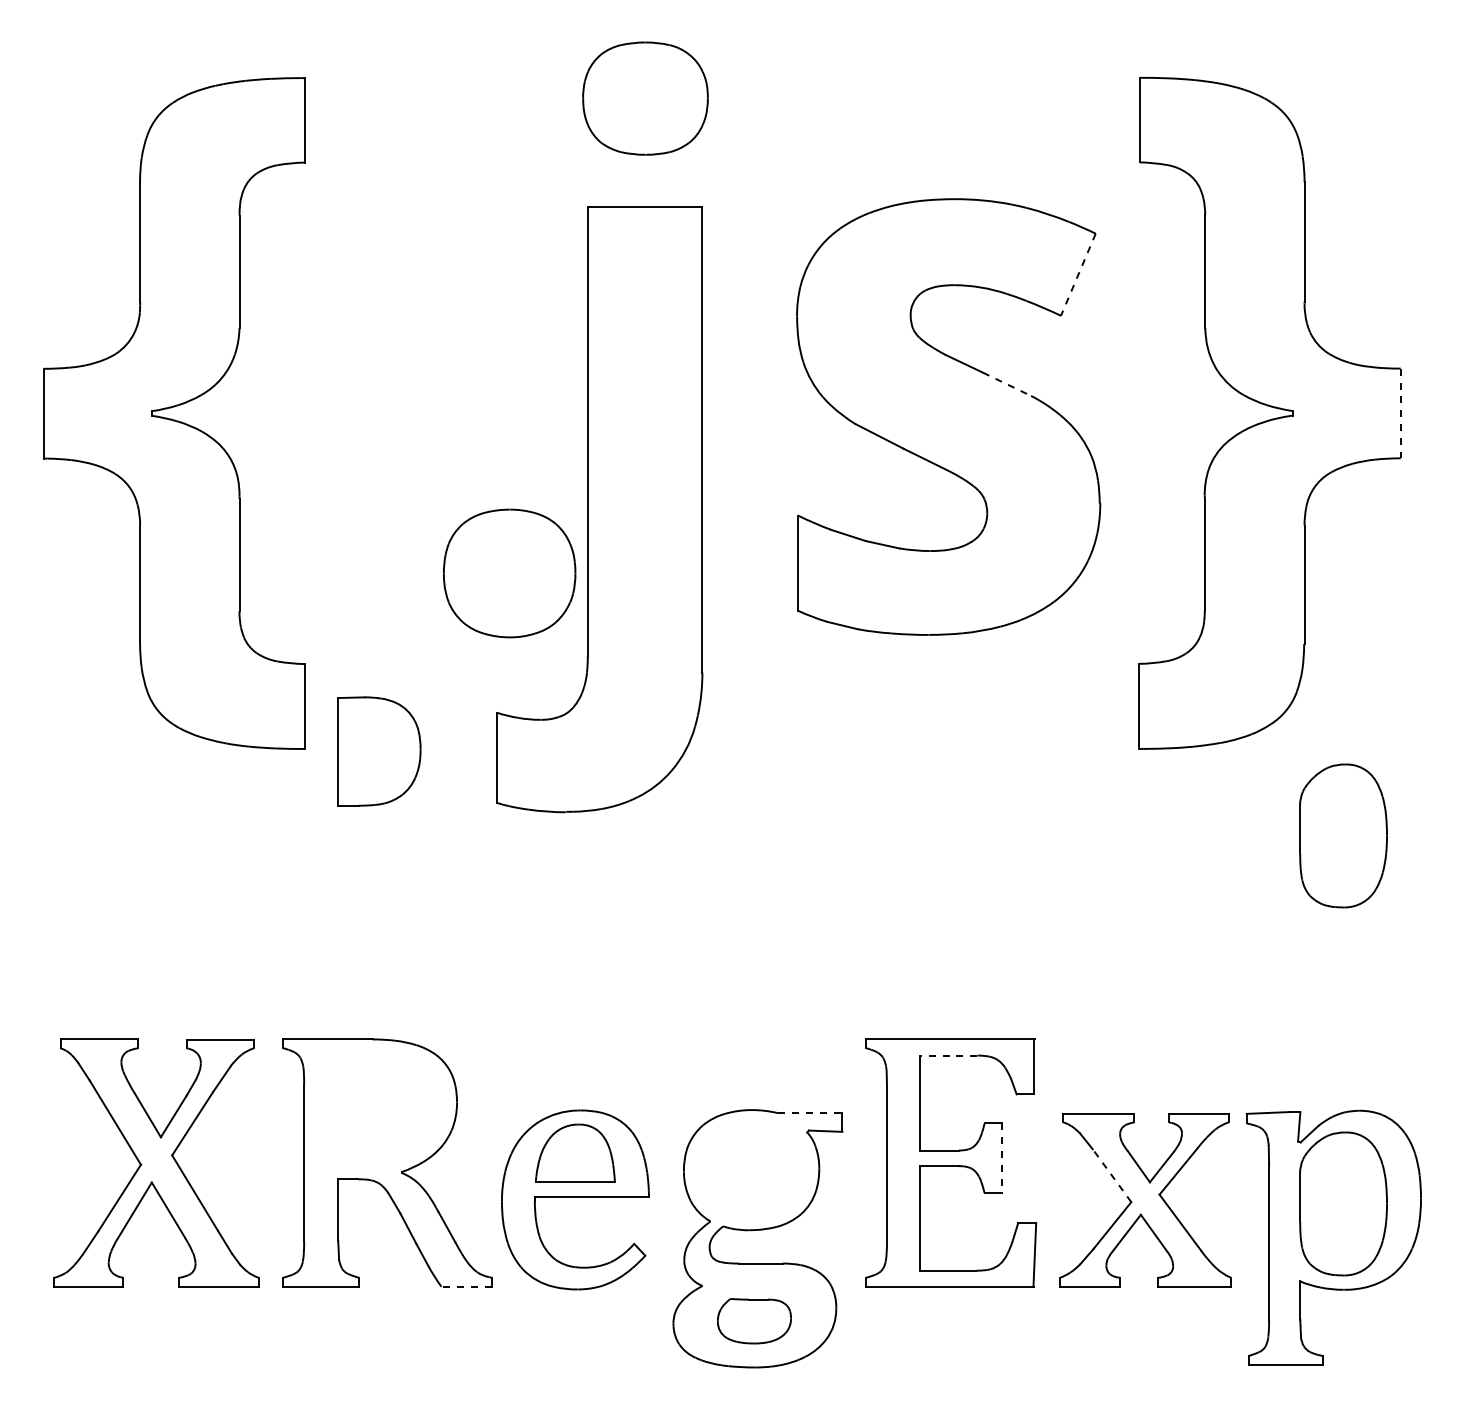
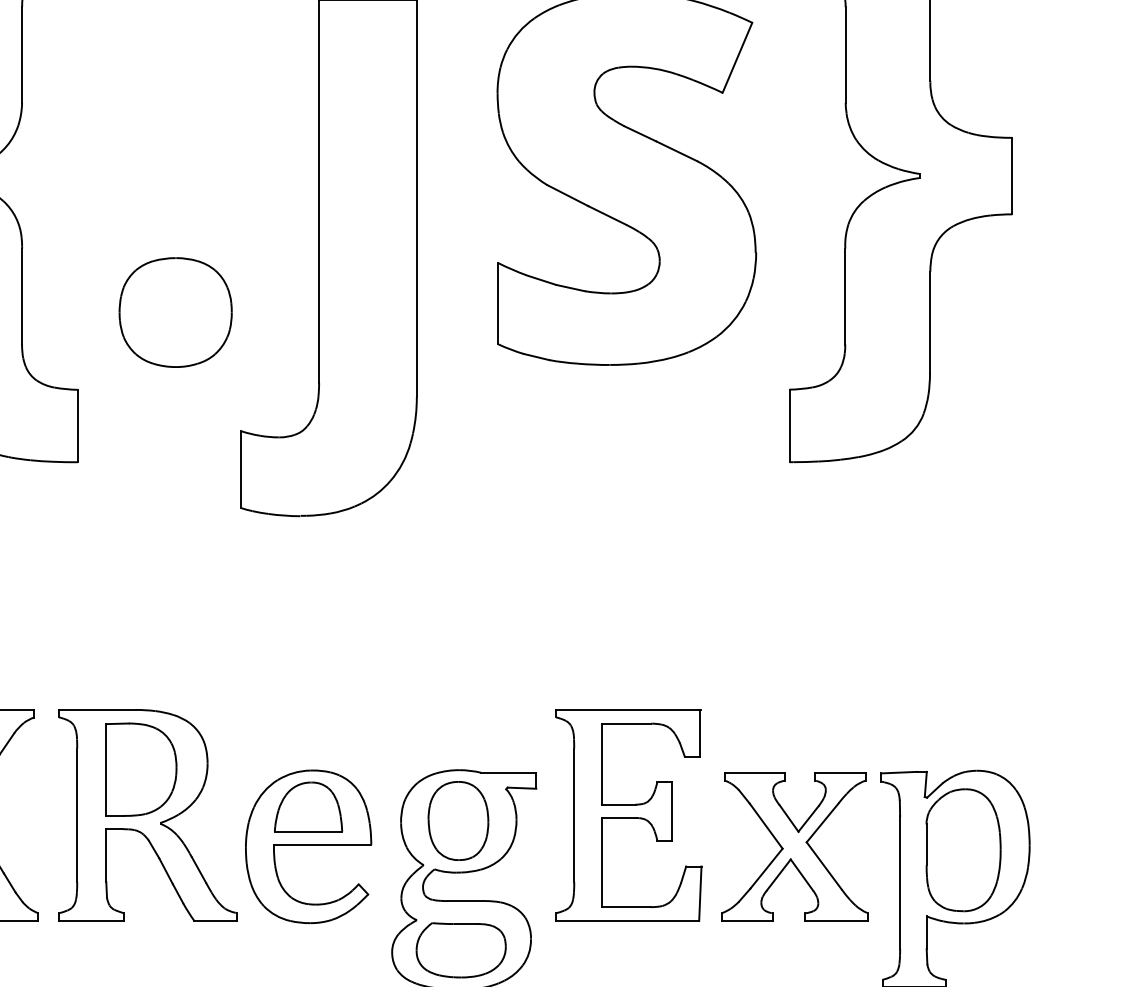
line: (1078, 274) -> (737, 57), dashed -> solid
line: (1007, 384) -> (677, 151), dashed -> solid
line: (1400, 413) -> (1012, 176), dashed -> solid
part: (509, 573) -> (175, 312), moved
part: (379, 751) -> (141, 769), moved
part: (1343, 835) -> (963, 536), removed
line: (948, 1055) -> (626, 723), dashed -> solid
line: (810, 1113) -> (509, 773), dashed -> solid
line: (1001, 1158) -> (671, 811), dashed -> solid
part: (751, 1169) -> (458, 820), added
line: (1112, 1175) -> (766, 825), dashed -> solid
line: (465, 1286) -> (214, 920), dashed -> solid
part: (754, 1320) -> (461, 949), size x1.43

